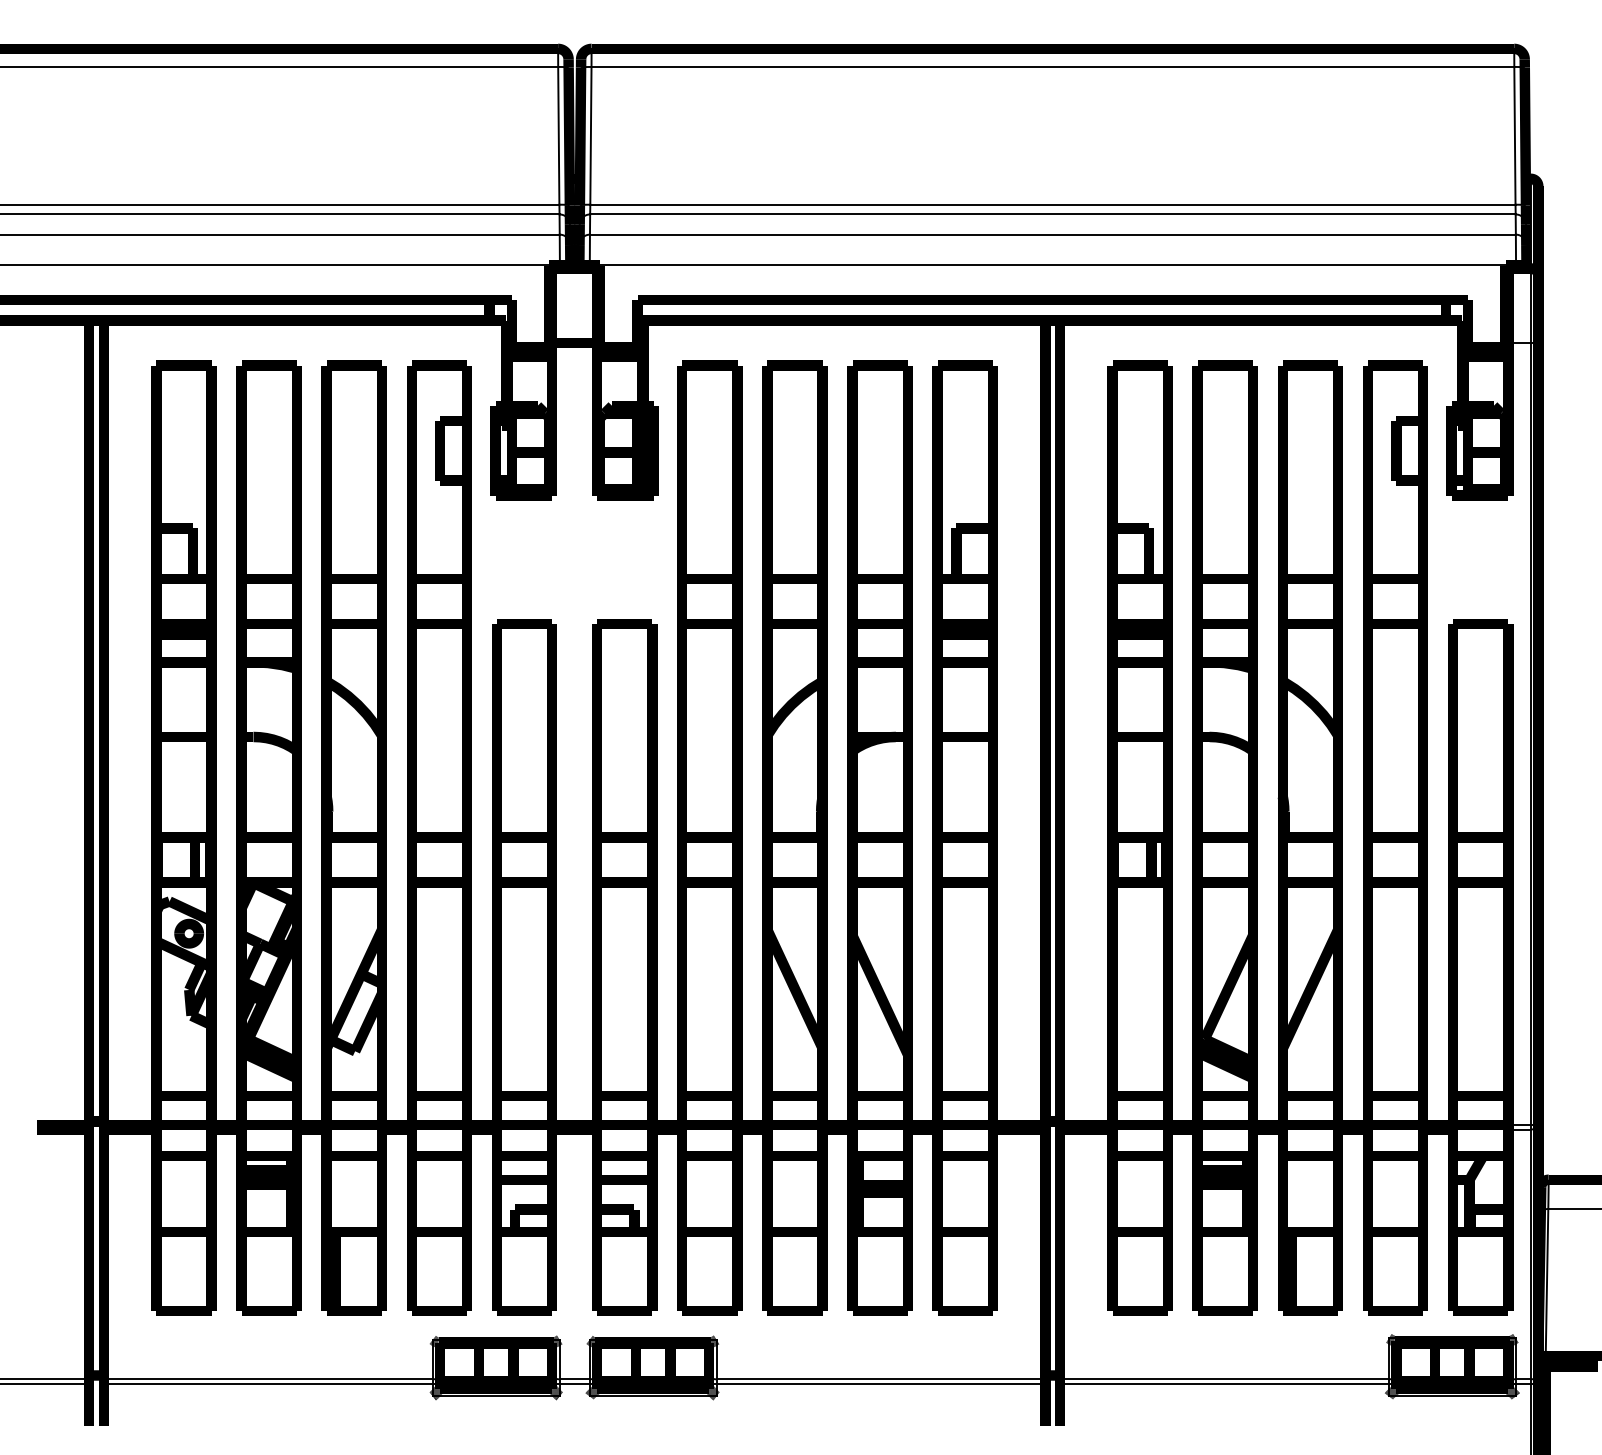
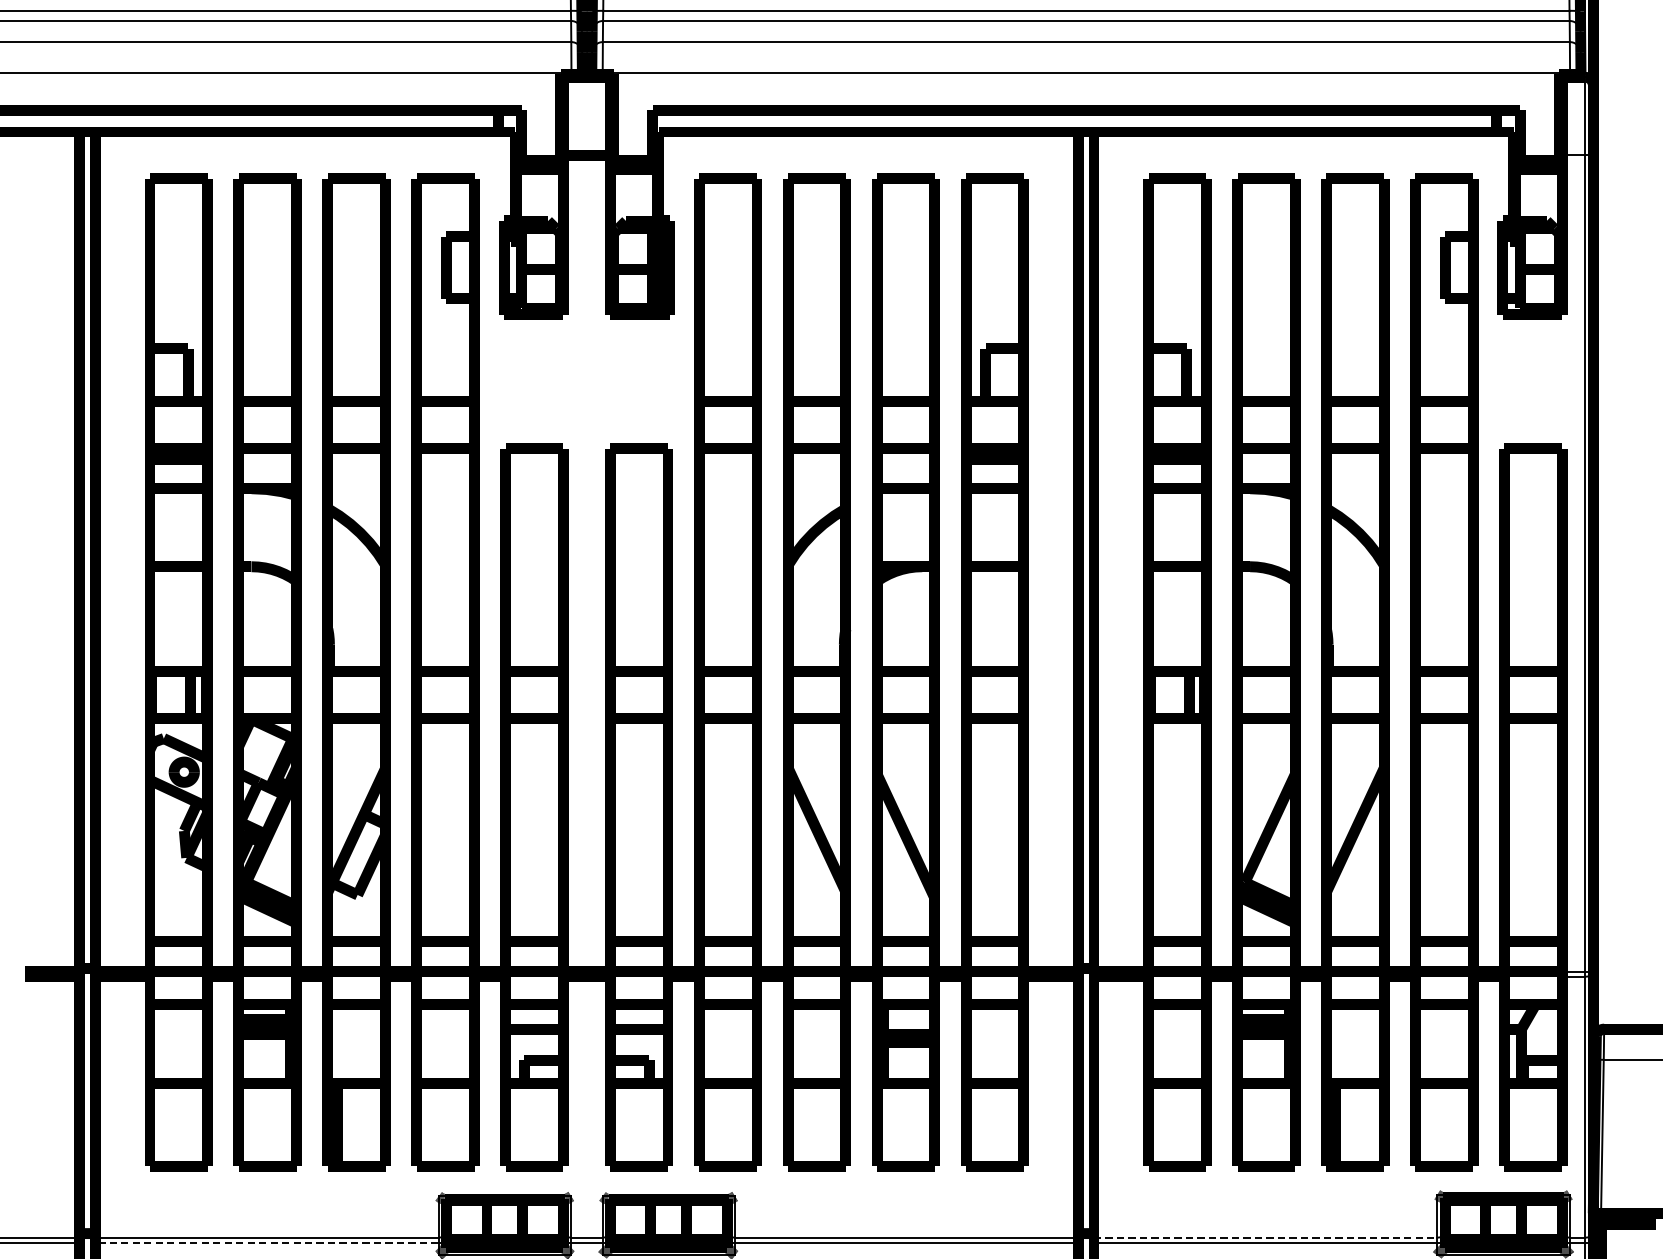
line: (1225, 1379) -> (1266, 1237), solid -> dashed
line: (267, 1384) -> (266, 1243), solid -> dashed

